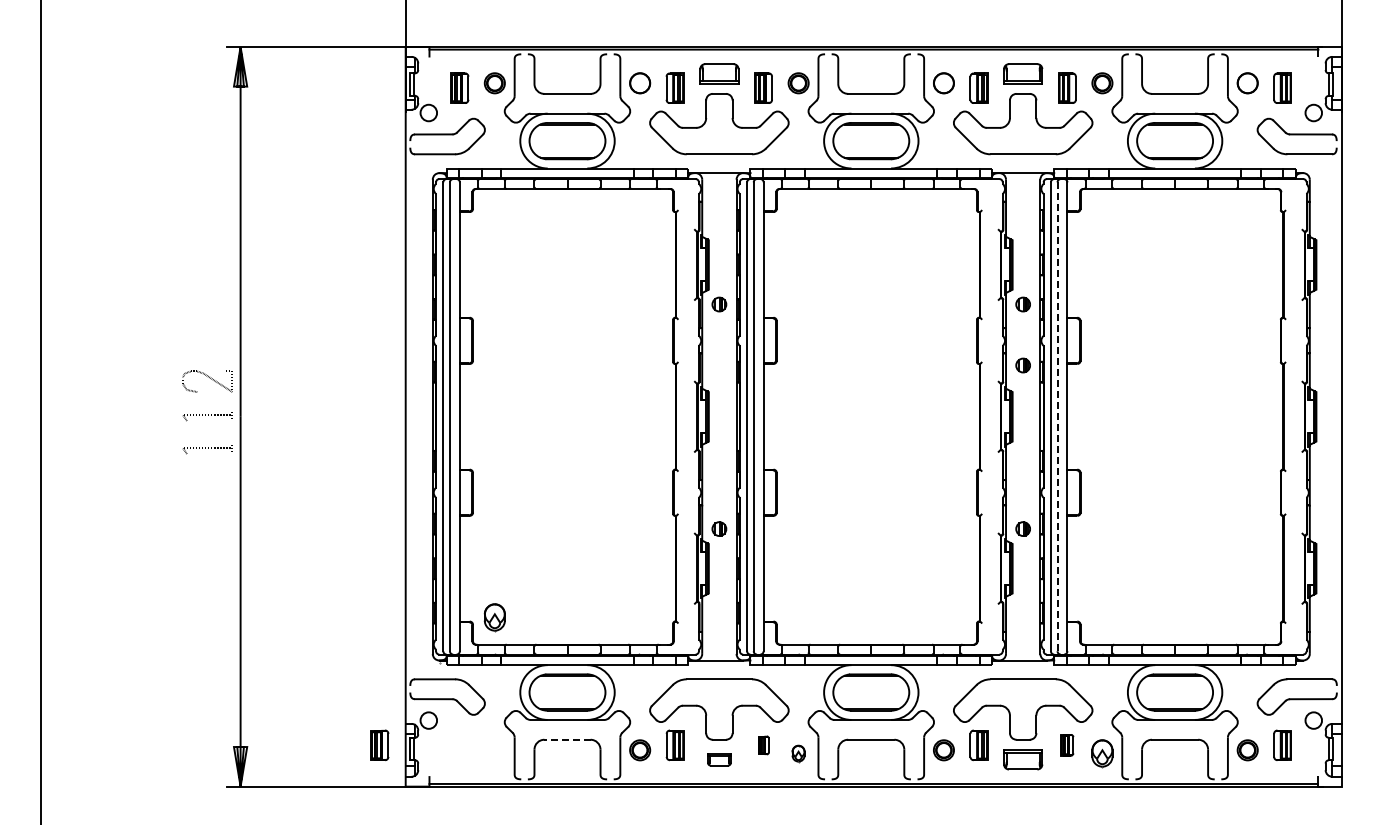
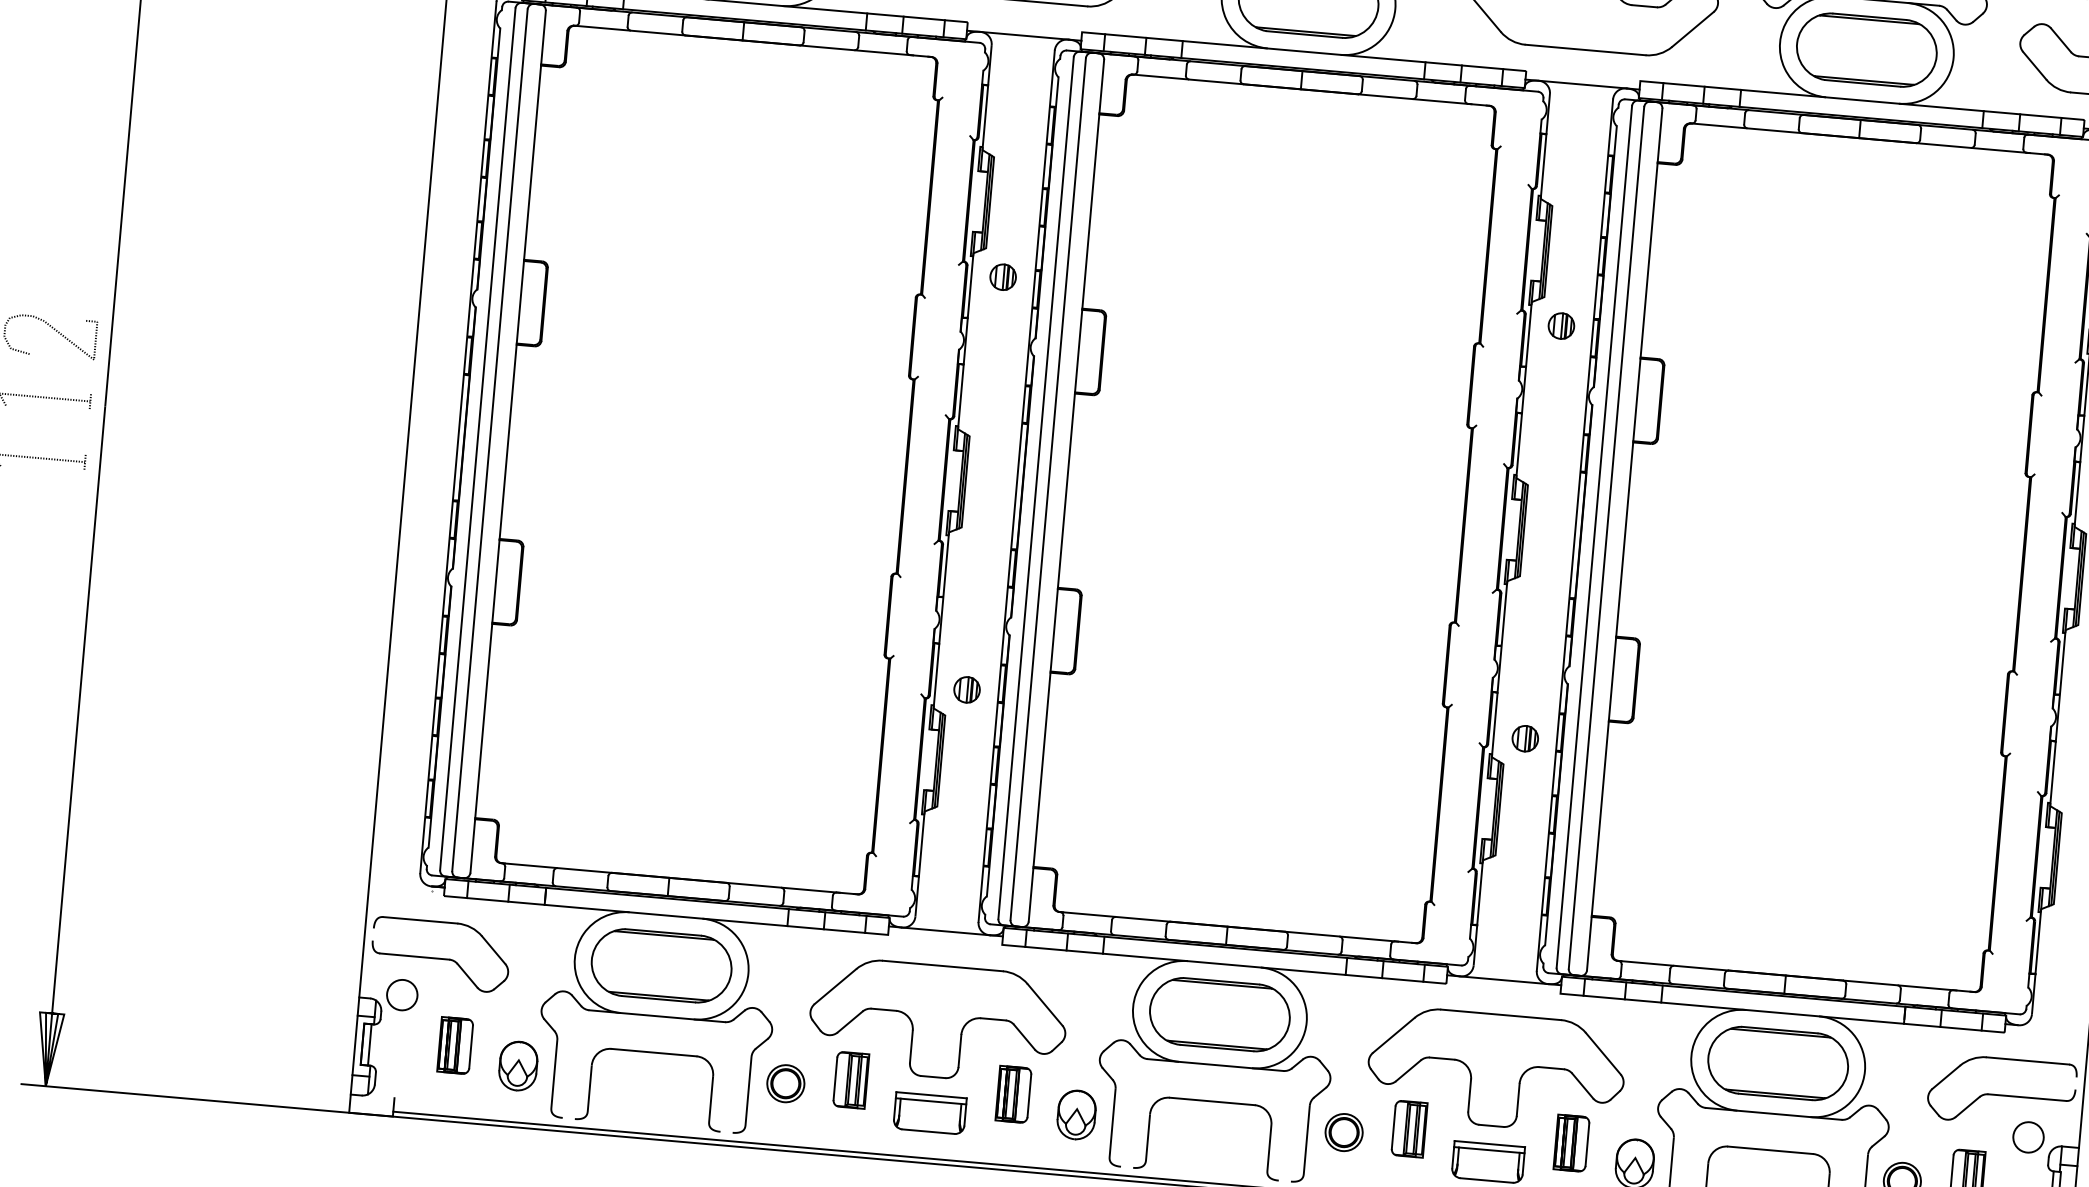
part: (1022, 365) -> (1550, 438), removed
line: (1057, 416) -> (1606, 537), dashed -> solid
part: (494, 617) -> (517, 1066), moved
line: (567, 739) -> (654, 1052), dashed -> solid
part: (1067, 744) -> (1572, 1141), size x1.43
part: (379, 745) -> (454, 1045), moved
part: (763, 745) -> (1013, 1094), size x1.67
part: (798, 753) -> (1076, 1115), size x1.67
part: (719, 759) -> (930, 1113), size x1.67

